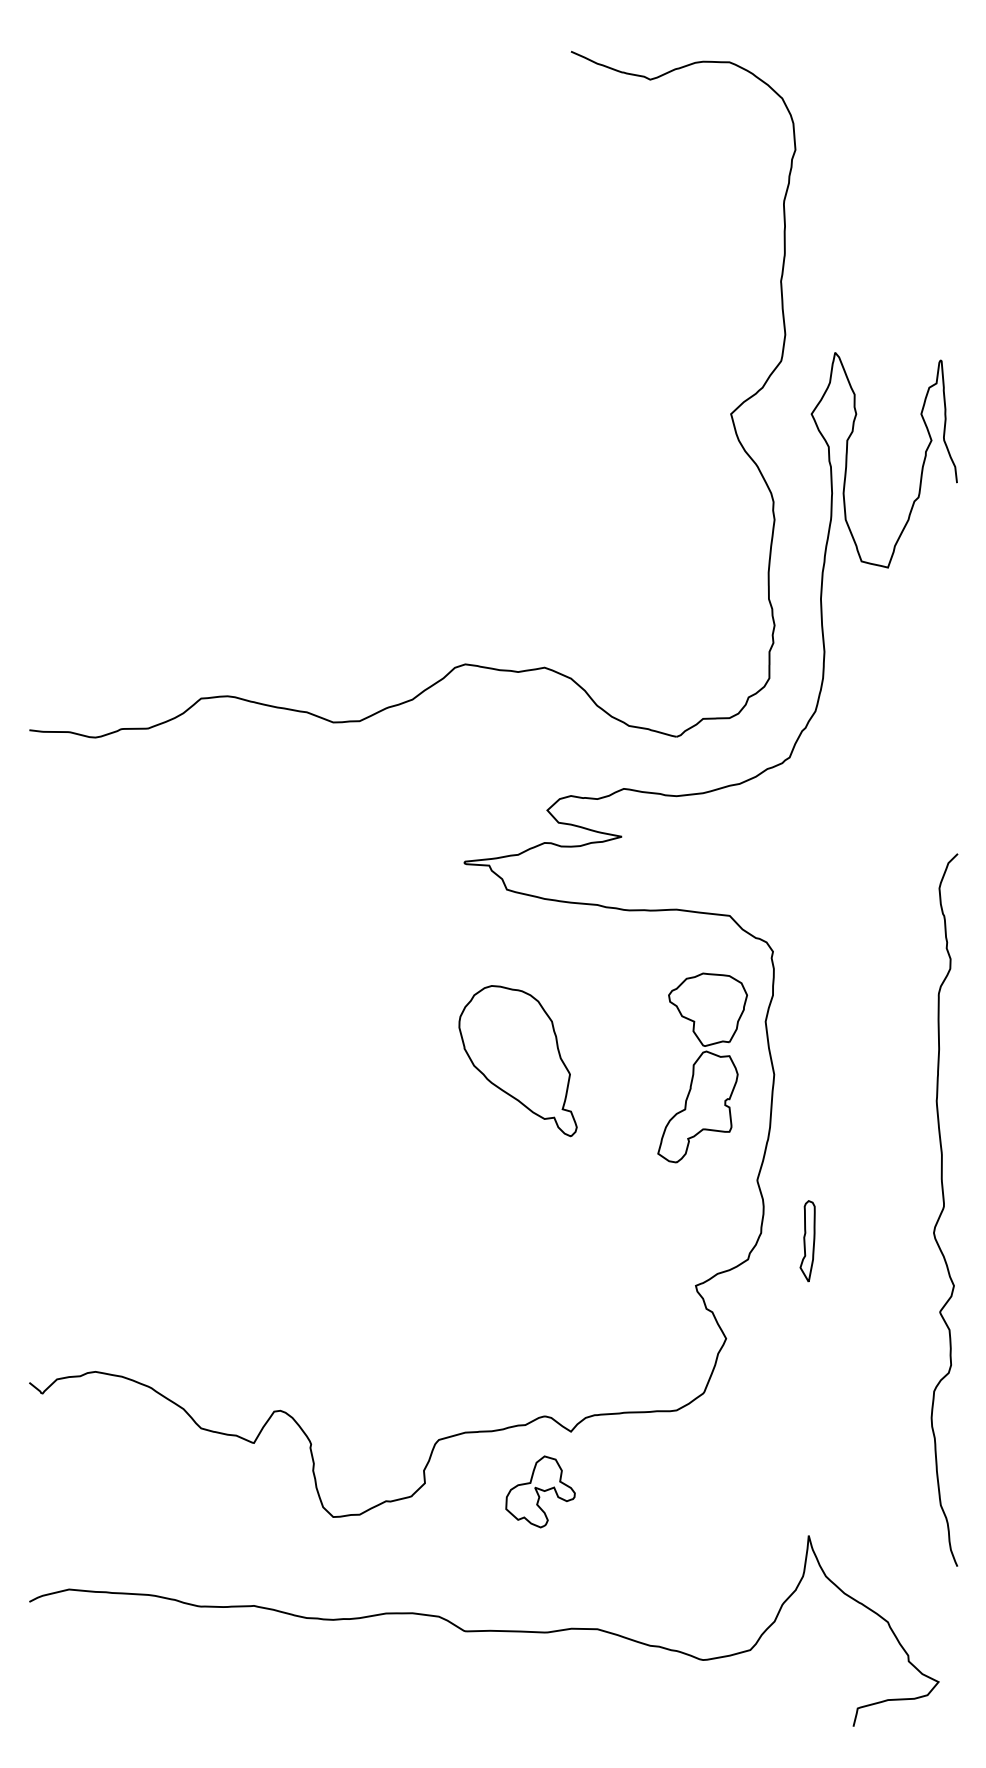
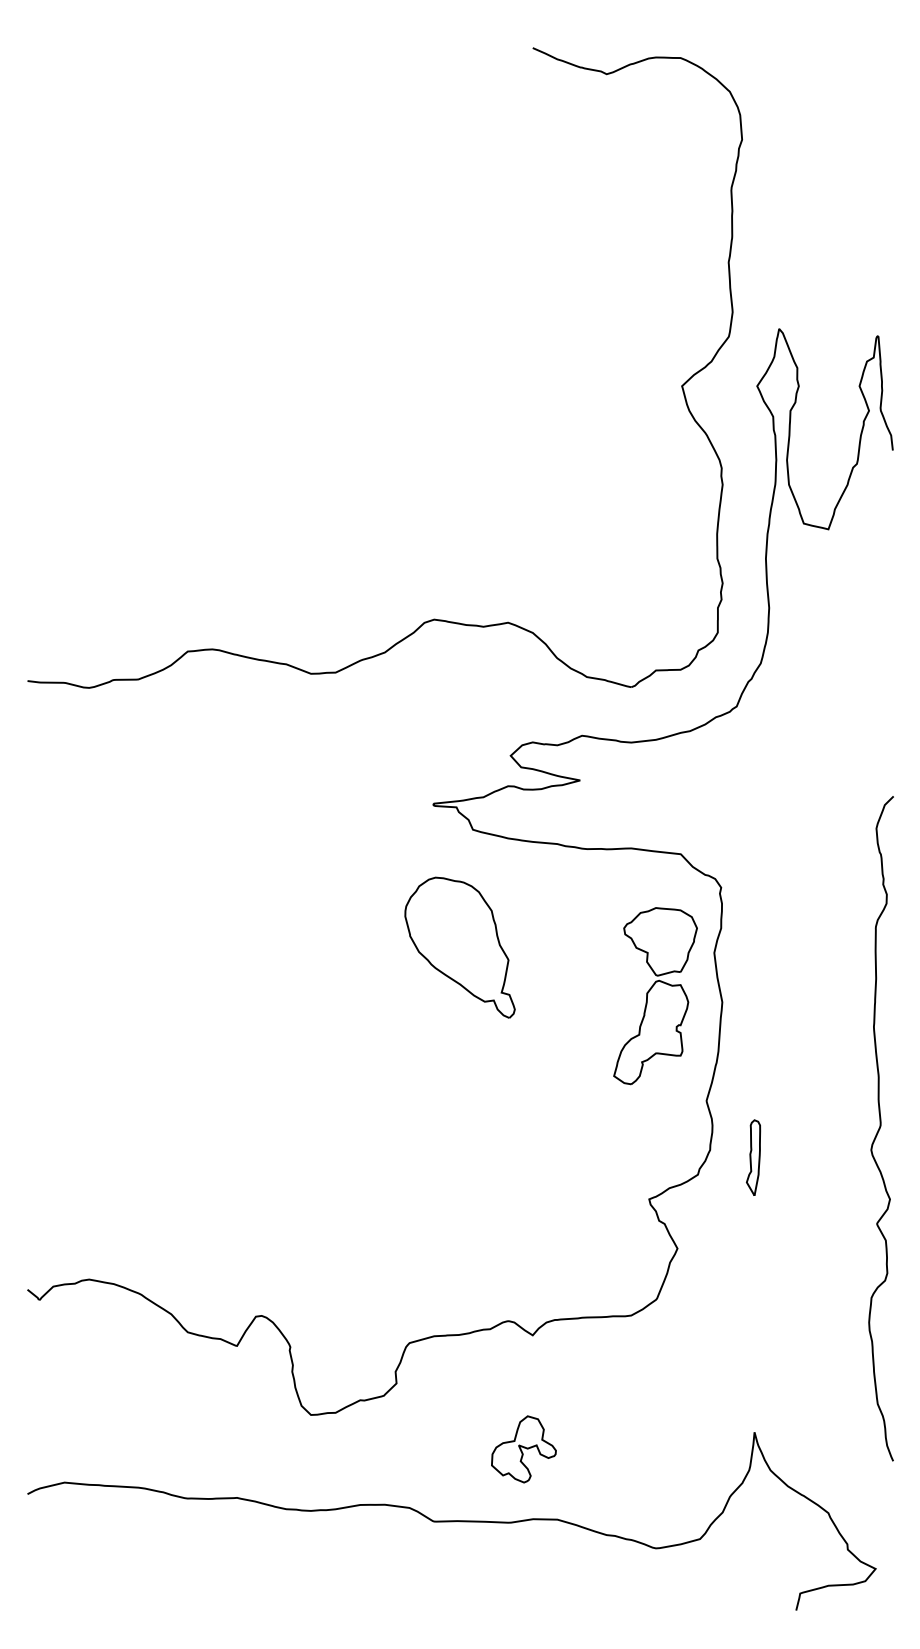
part: (517, 1061) -> (459, 948), moved
part: (540, 1491) -> (523, 1449), moved

